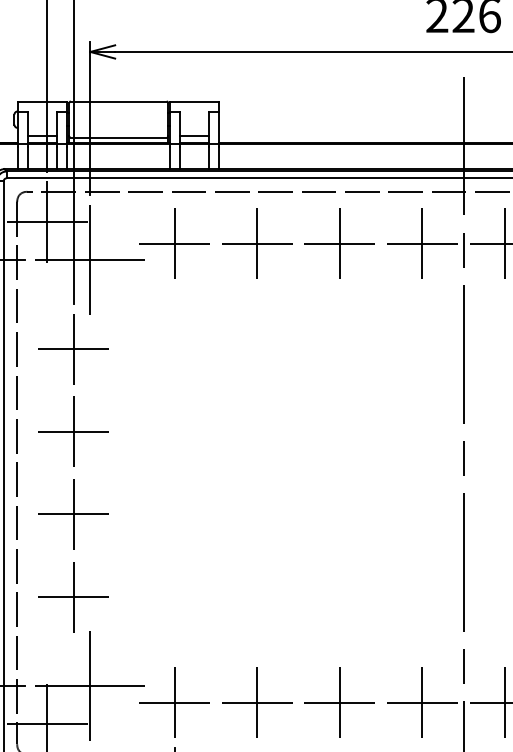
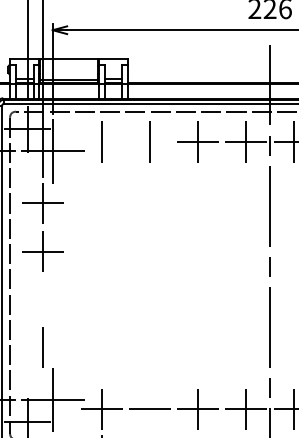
line: (174, 242) -> (101, 141), removed
line: (256, 242) -> (149, 141), removed
part: (72, 514) -> (42, 299), removed
line: (72, 596) -> (42, 347), removed
line: (256, 703) -> (149, 409), removed

